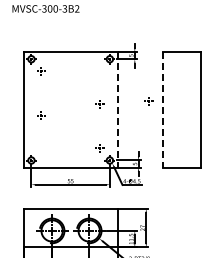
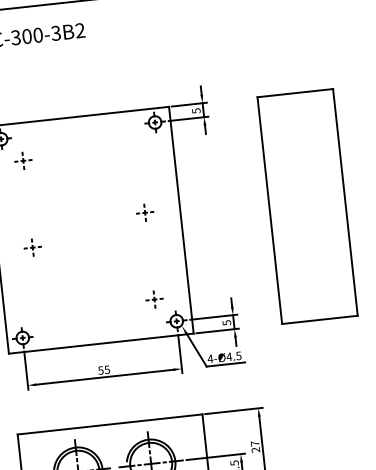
part: (148, 101) -> (239, 197), removed
line: (117, 109) -> (180, 219), dashed -> solid
line: (162, 109) -> (269, 209), dashed -> solid

